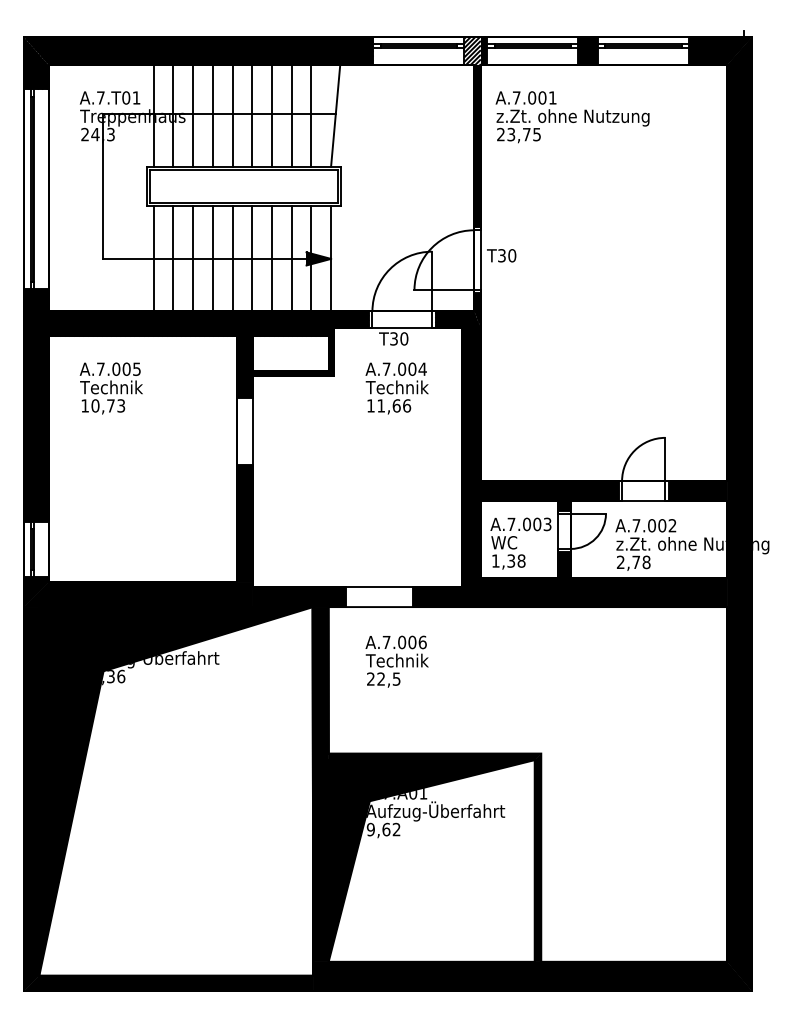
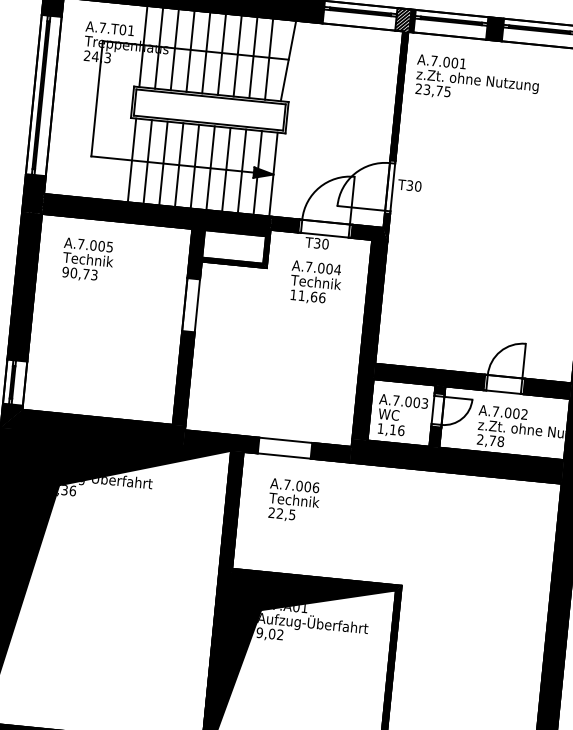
text: (85, 405) -> (65, 271), 10,73 -> 90,73
text: (516, 560) -> (397, 429), 1,38 -> 1,16
text: (386, 828) -> (272, 633), 9,62 -> 9,02

